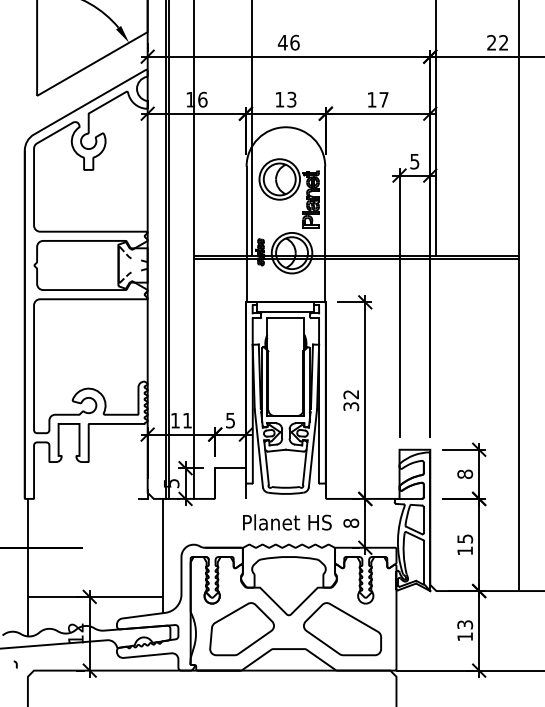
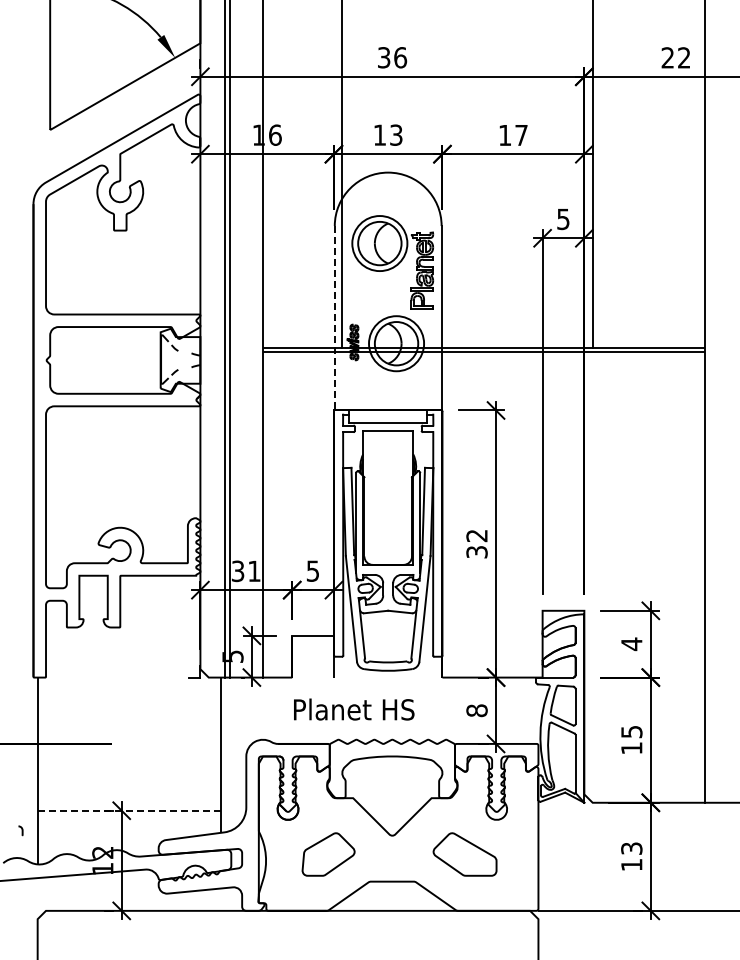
text: (282, 42) -> (383, 57), 46 -> 36
line: (246, 234) -> (334, 318), solid -> dashed
text: (175, 420) -> (238, 571), 11 -> 31
text: (464, 474) -> (631, 644), 8 -> 4
text: (287, 522) -> (354, 709), moved
line: (95, 596) -> (129, 810), solid -> dashed
part: (241, 629) -> (328, 854), size x0.6
part: (342, 629) -> (464, 854), size x0.6
curve: (16, 664) -> (21, 830), moved

